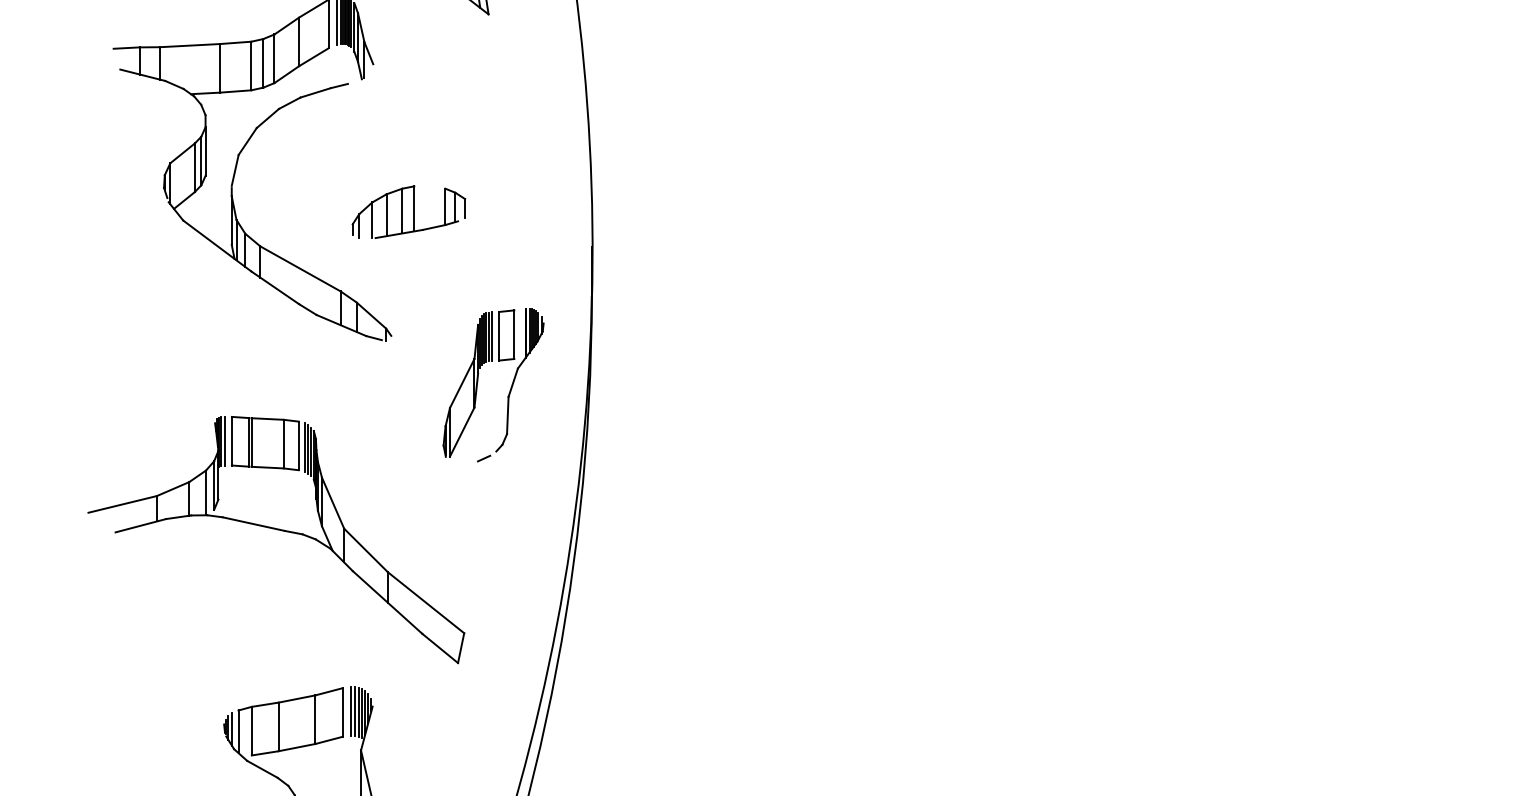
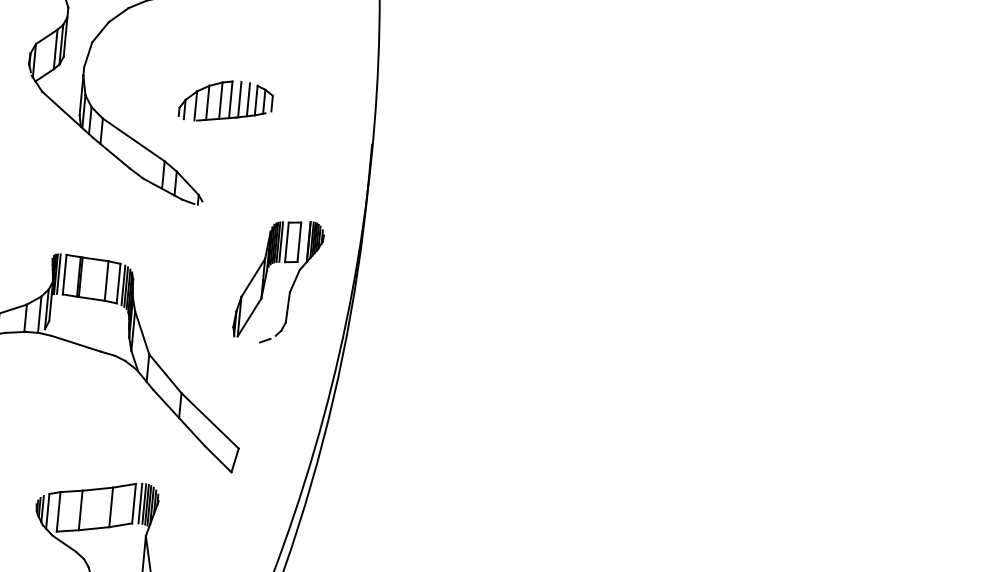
line: (435, 206) -> (248, 99), added
line: (425, 207) -> (240, 99), added
part: (478, 382) -> (266, 278), moved

